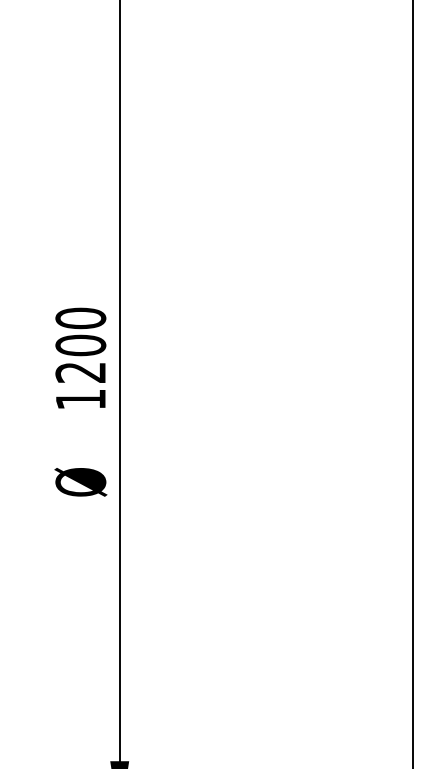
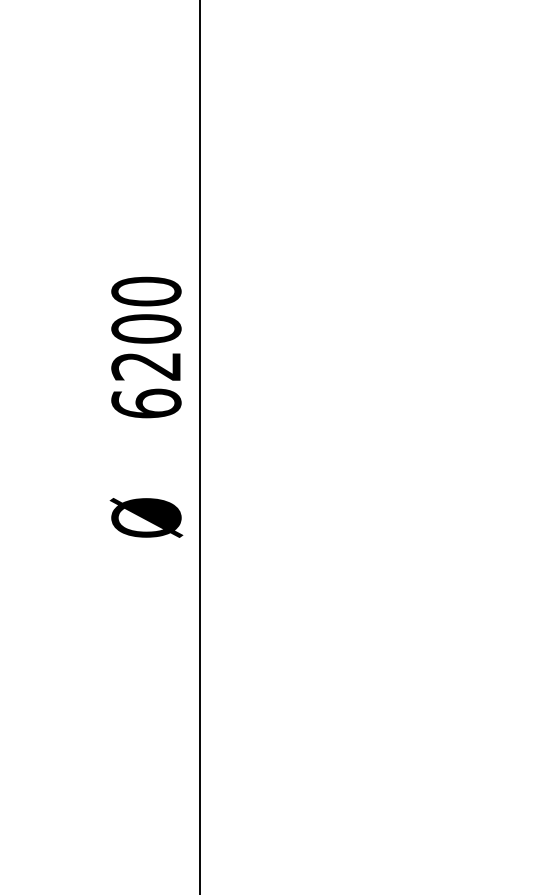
text: (80, 399) -> (145, 403), 1200 -> 6200

